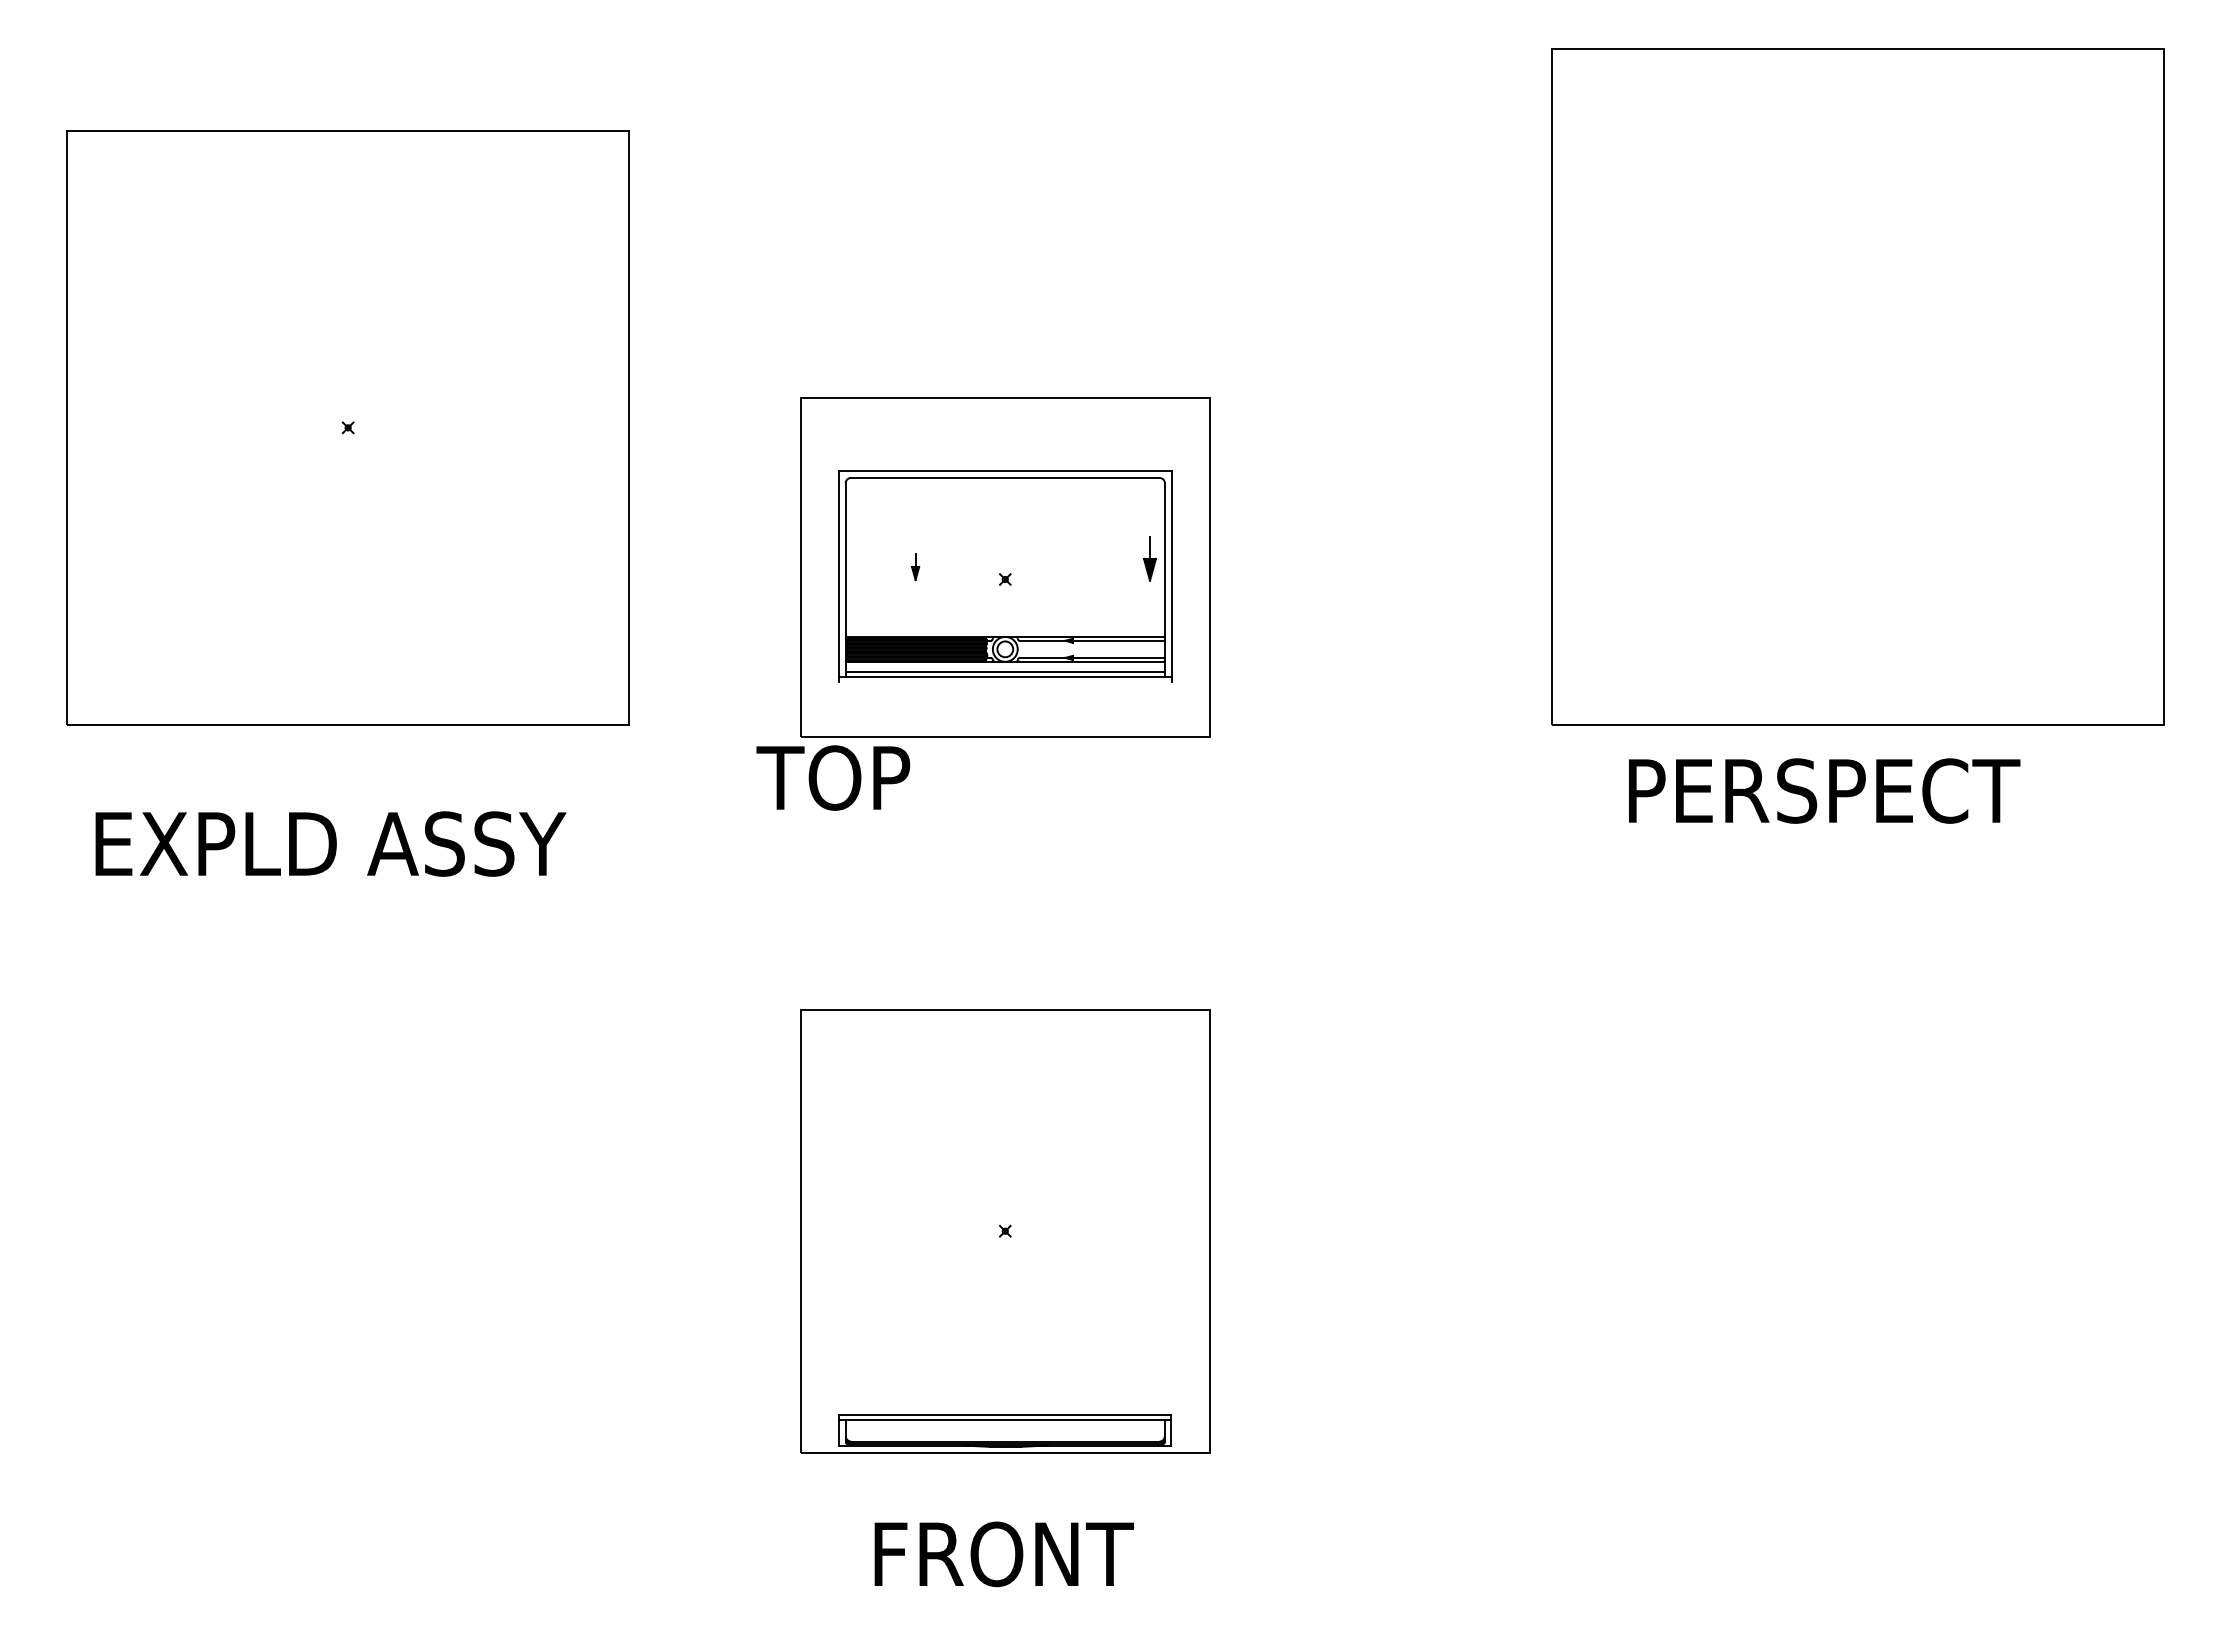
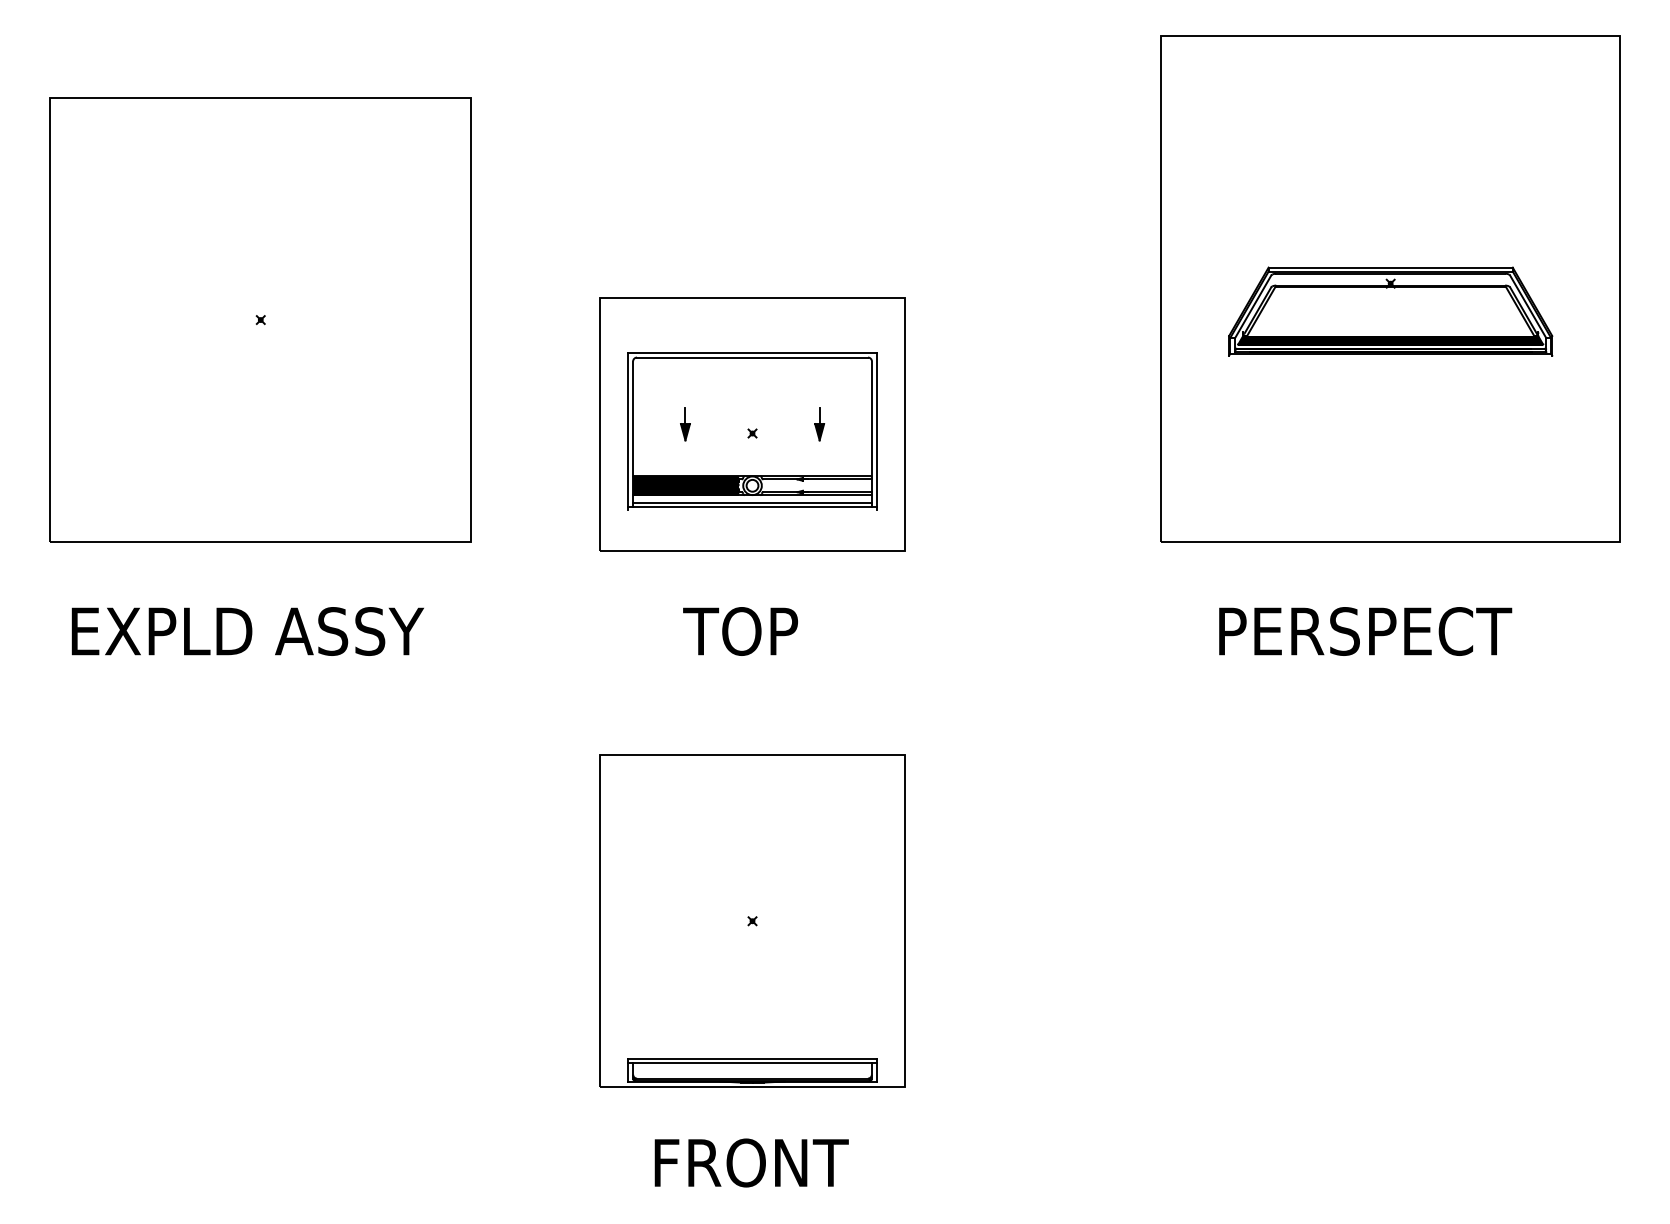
part: (1858, 416) -> (1390, 311), added
part: (1149, 558) -> (819, 423), moved
part: (915, 566) -> (685, 423), size x1.67
text: (833, 777) -> (740, 631), moved
text: (1824, 790) -> (1365, 631), moved

